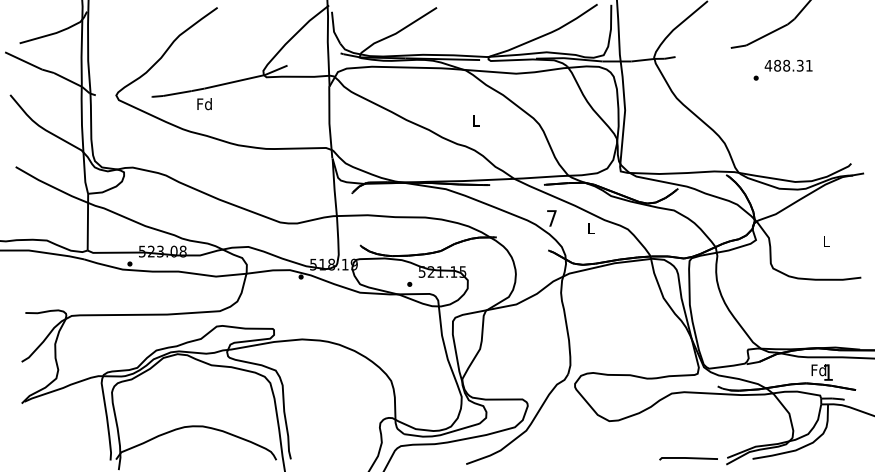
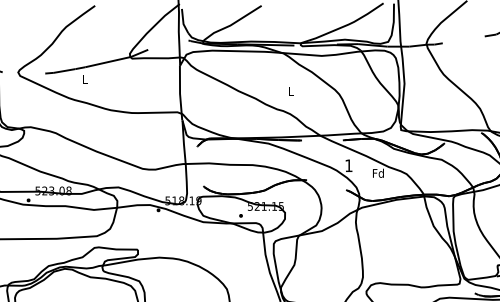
text: (204, 104) -> (85, 79), Fd -> L
text: (551, 218) -> (348, 165), 7 -> 1
text: (590, 228) -> (378, 173), L -> Fd

